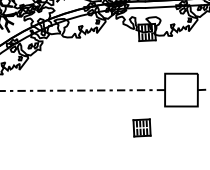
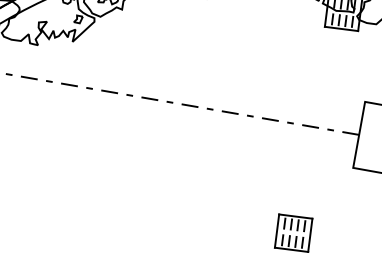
part: (141, 127) -> (292, 232), moved

